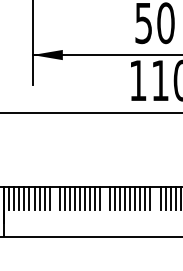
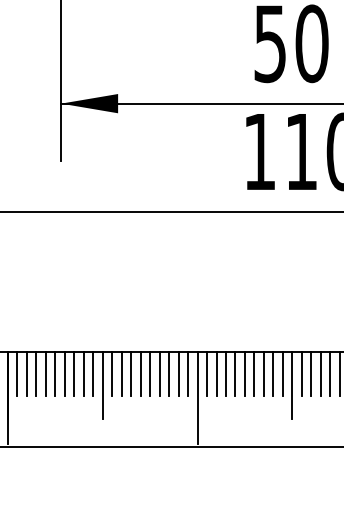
line: (54, 204) -> (102, 384), added
line: (155, 204) -> (292, 384), added
line: (105, 211) -> (198, 397), added

